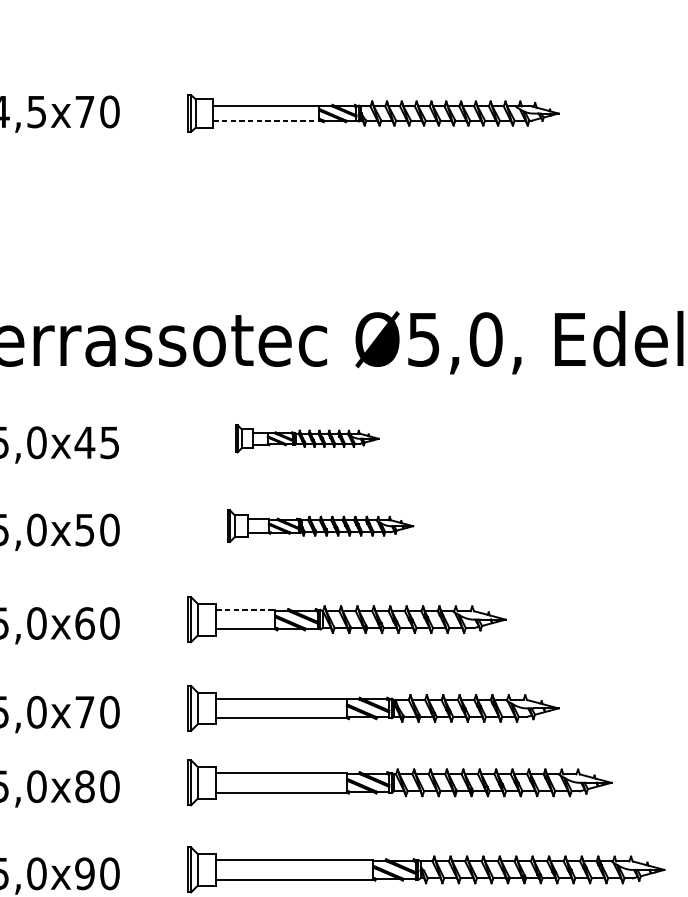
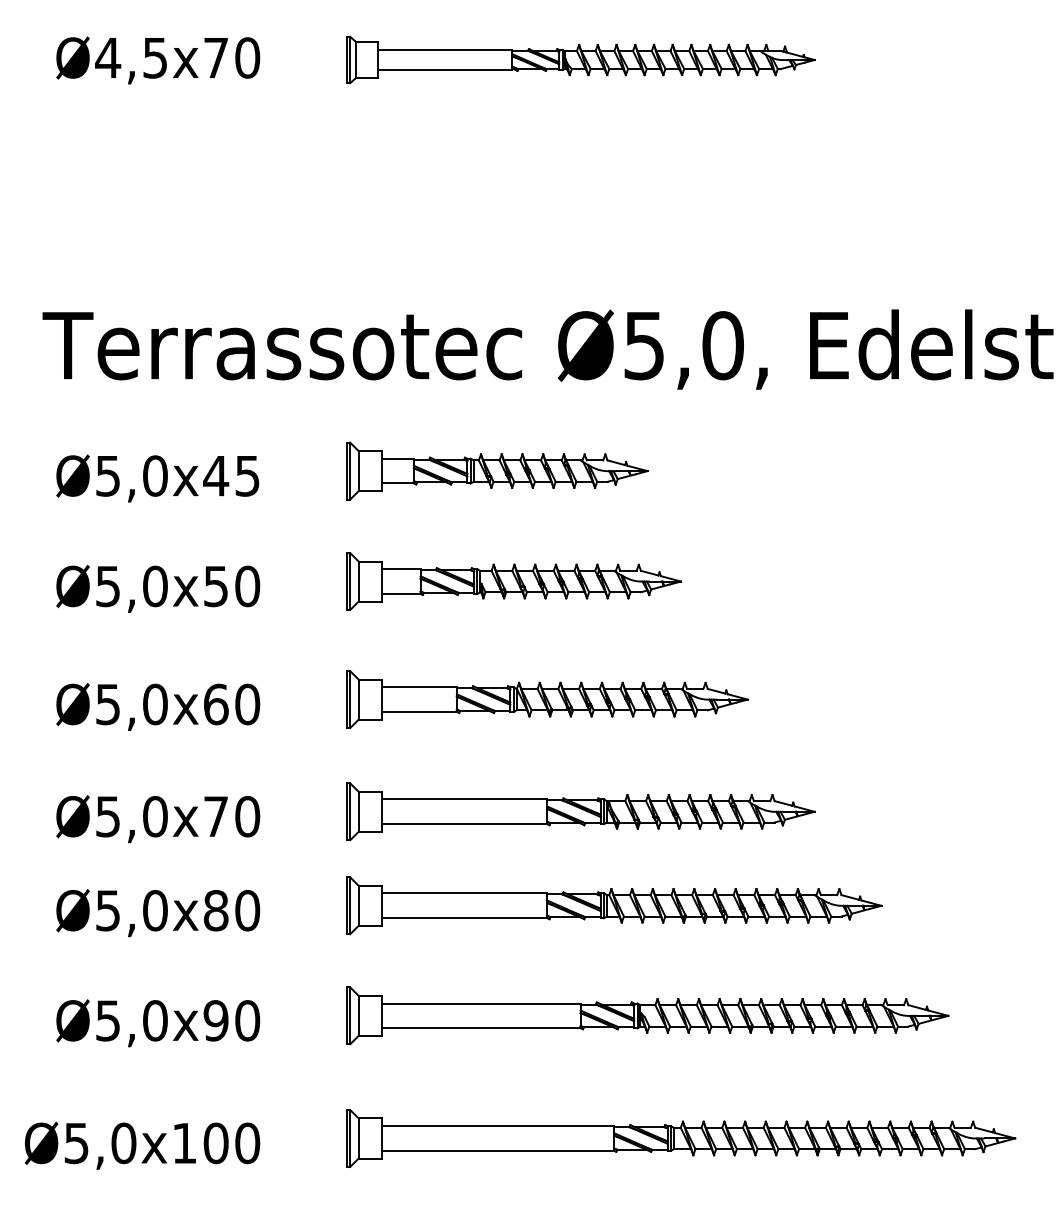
line: (266, 121) -> (445, 70), dashed -> solid
part: (307, 438) -> (497, 470), size x1.67
part: (320, 526) -> (513, 581), size x1.43
line: (245, 610) -> (419, 687), dashed -> solid

